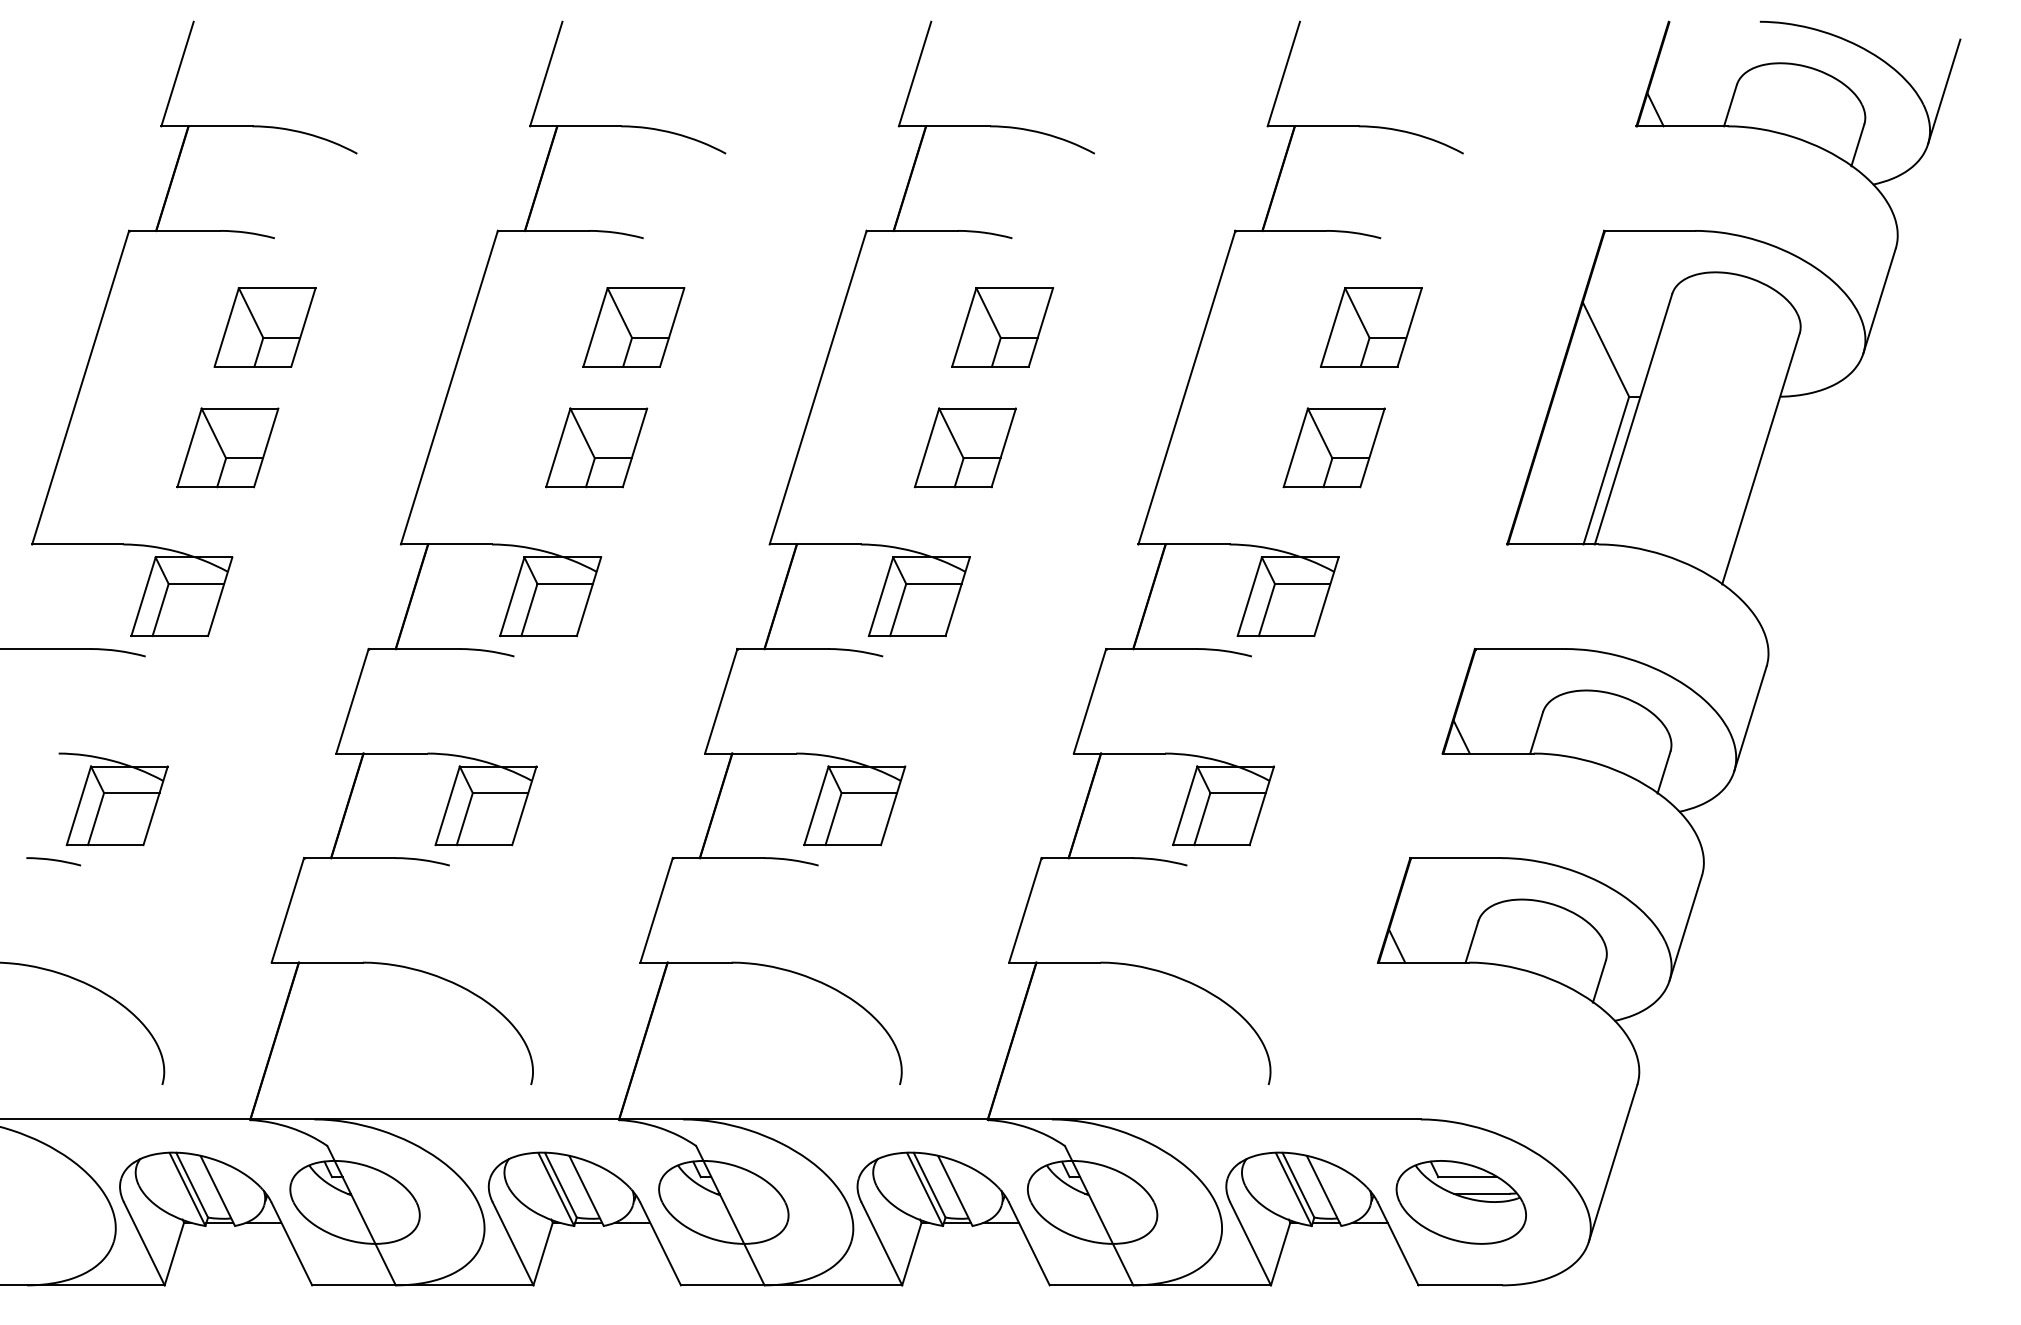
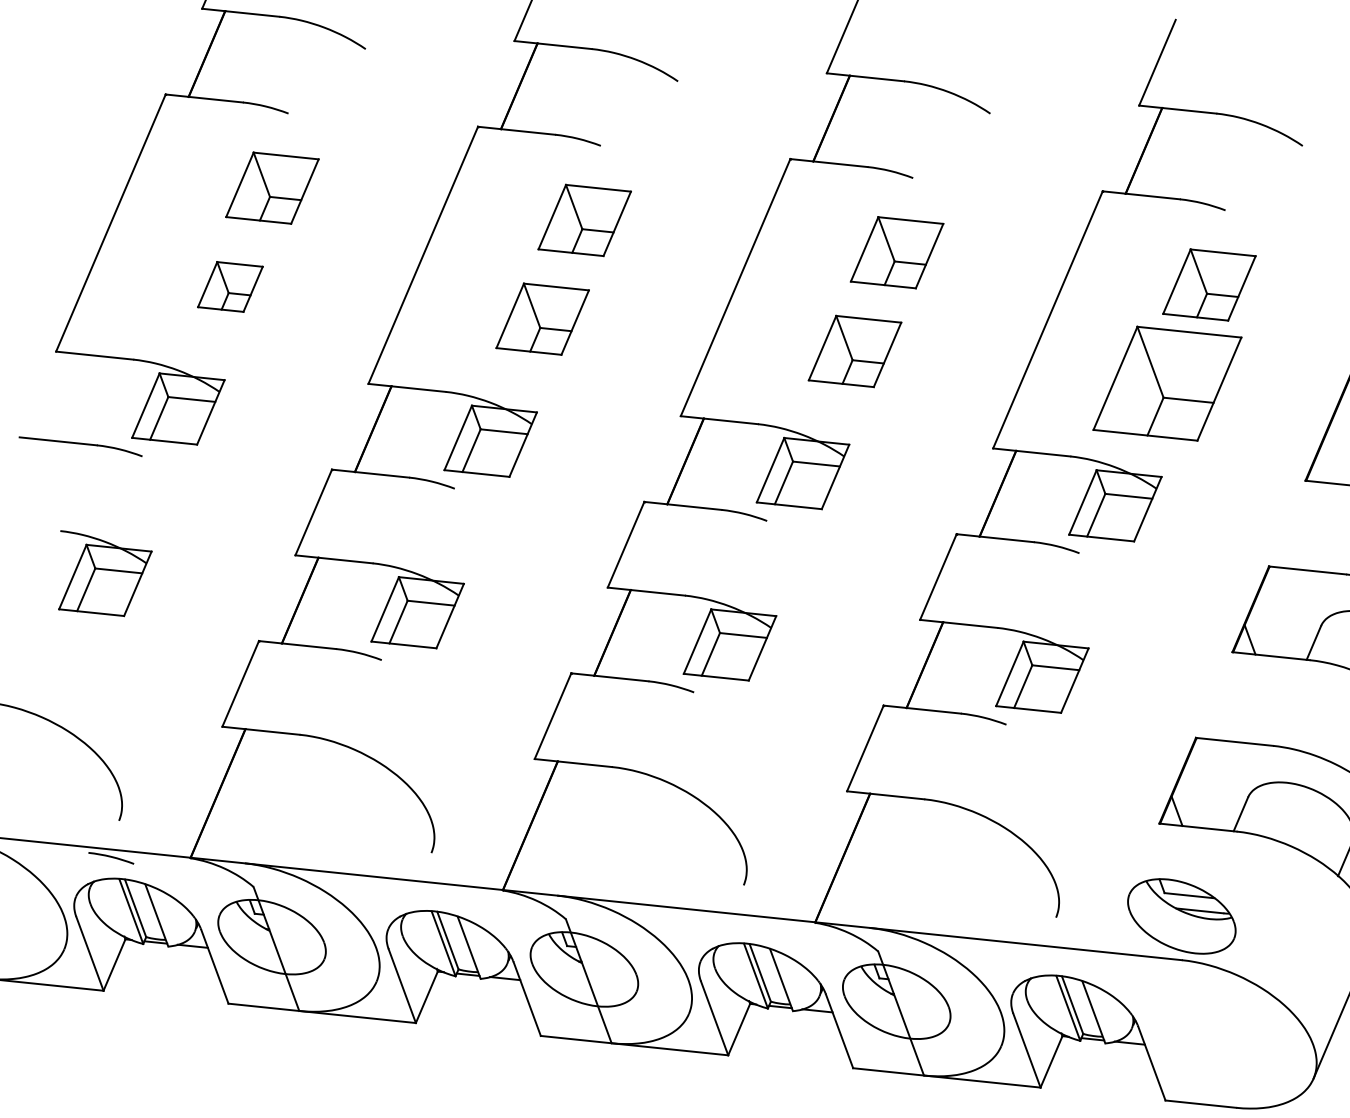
part: (227, 447) -> (230, 286), size x0.7
part: (1333, 447) -> (1166, 383), size x1.6
curve: (53, 860) -> (111, 857), moved
part: (1460, 1202) -> (1181, 916), moved

